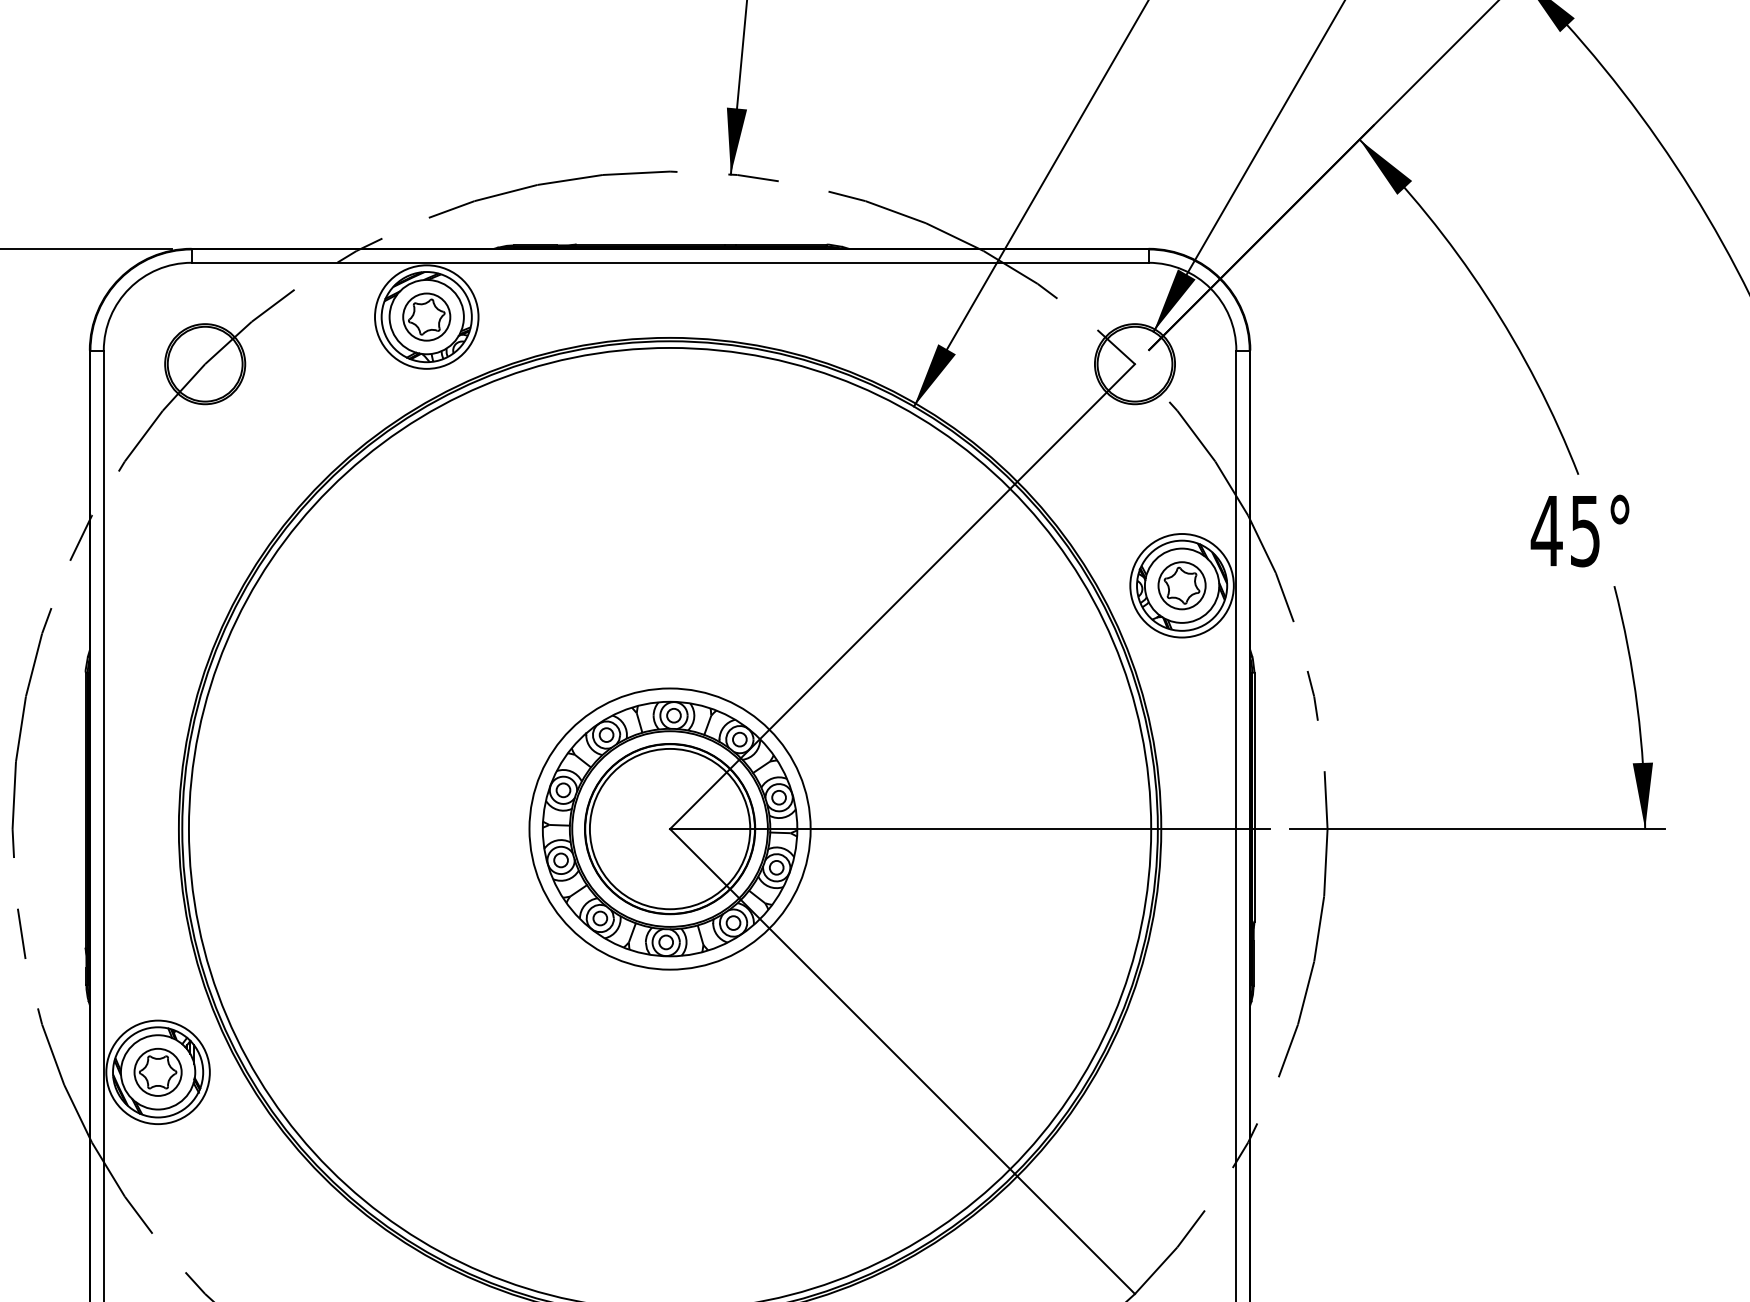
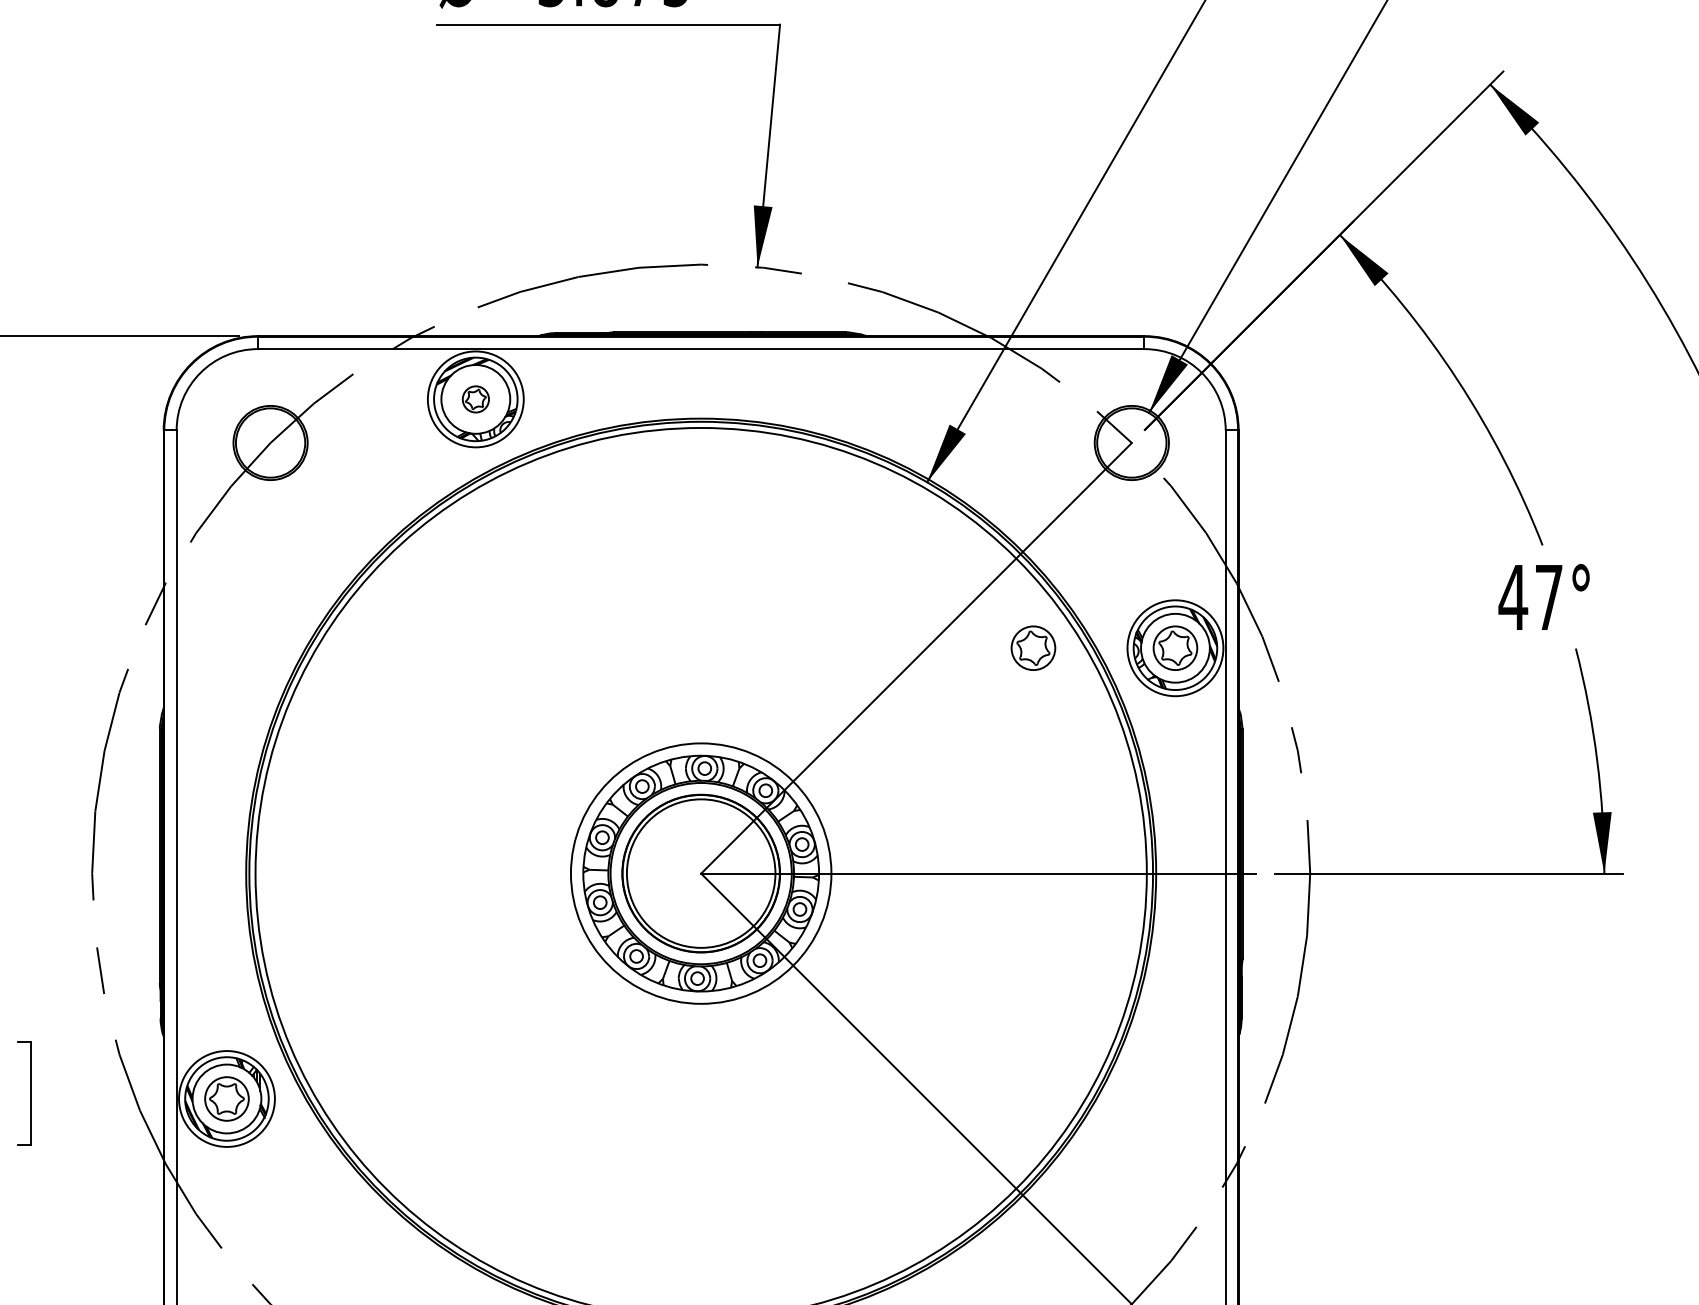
part: (426, 317) -> (475, 399), size x0.6
text: (1584, 532) -> (1548, 598), 45° -> 47°
part: (1028, 584) -> (1033, 647), added

